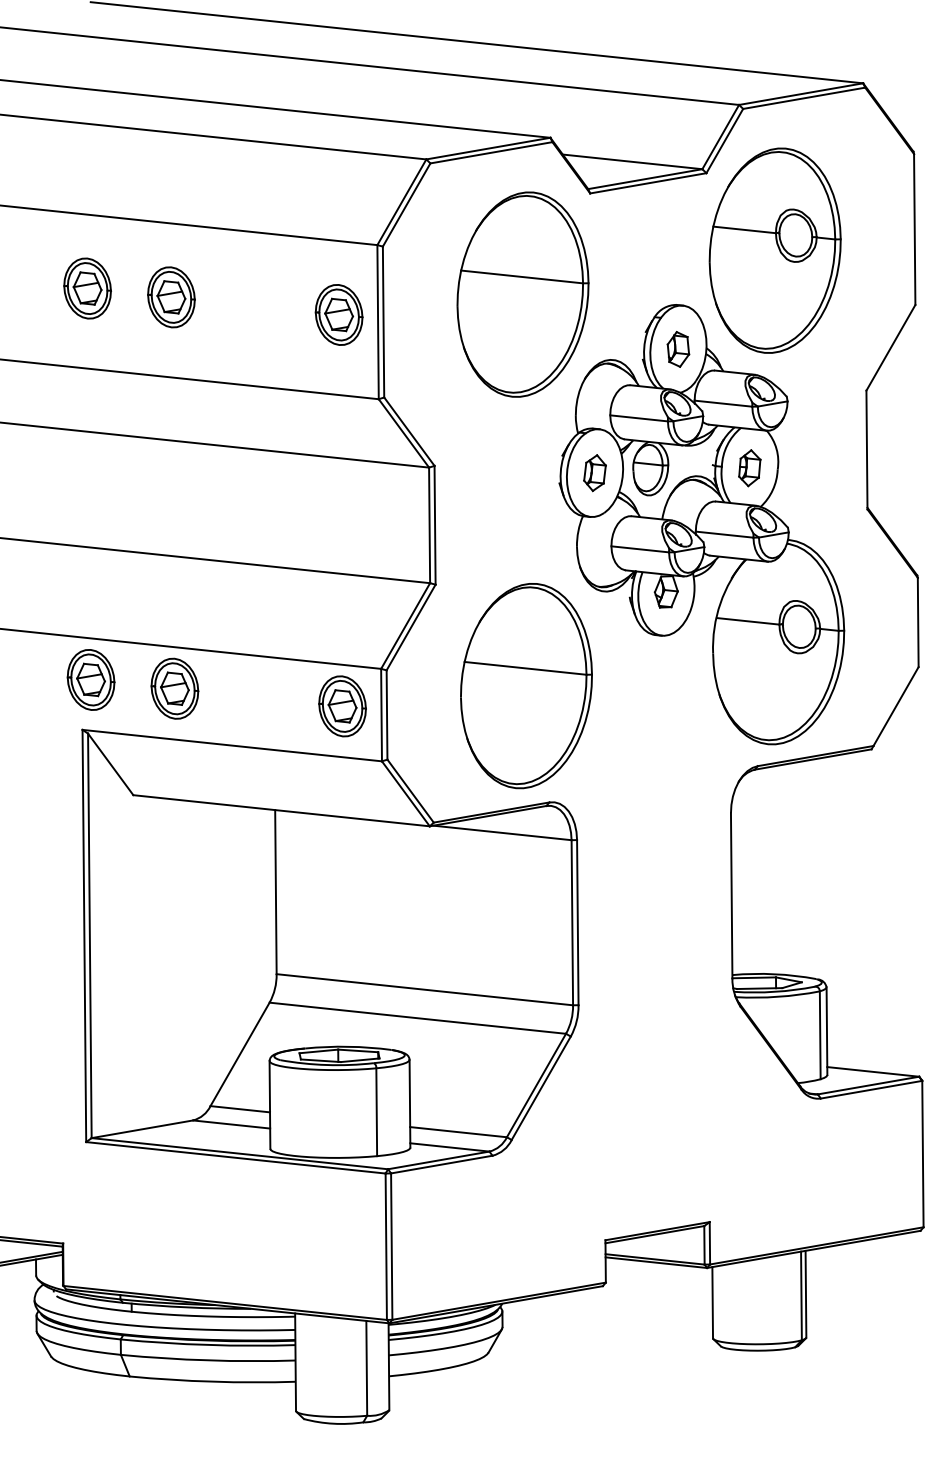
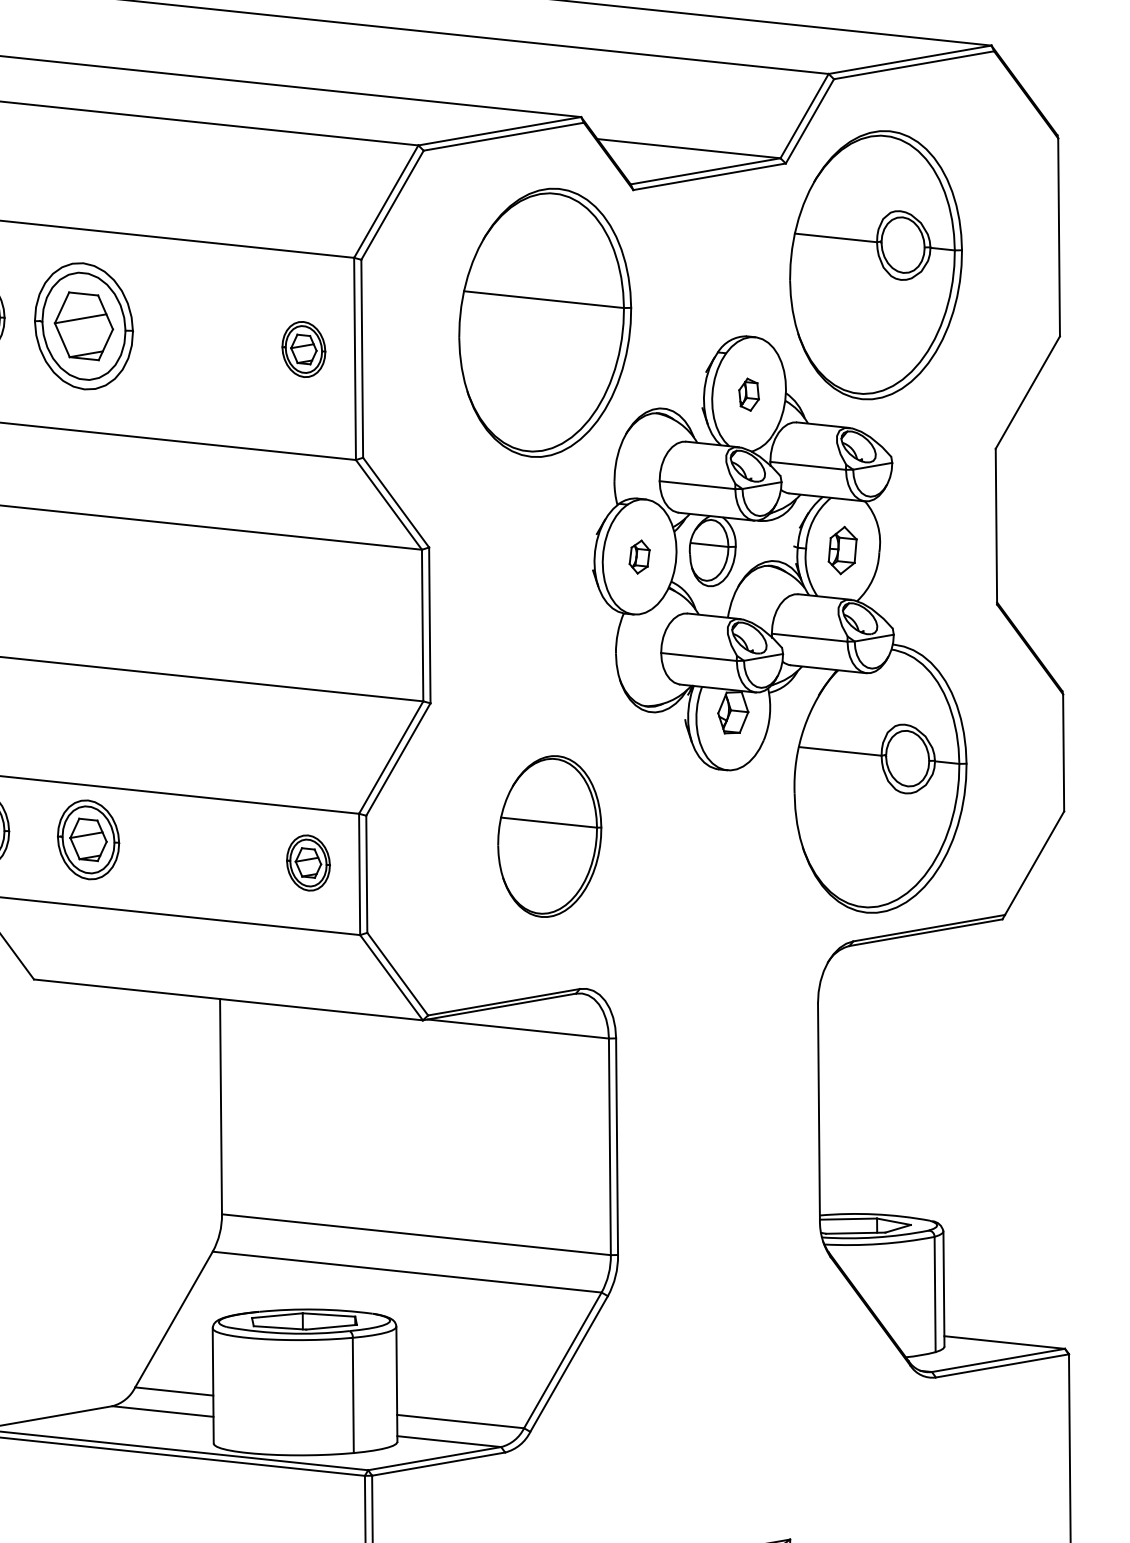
part: (171, 297) -> (84, 326), size x1.6
part: (338, 314) -> (303, 348), size x0.7
part: (678, 349) -> (749, 394), size x0.7
part: (594, 473) -> (638, 557), size x0.7
part: (526, 686) -> (549, 836), size x0.6
part: (342, 706) -> (308, 863), size x0.7

